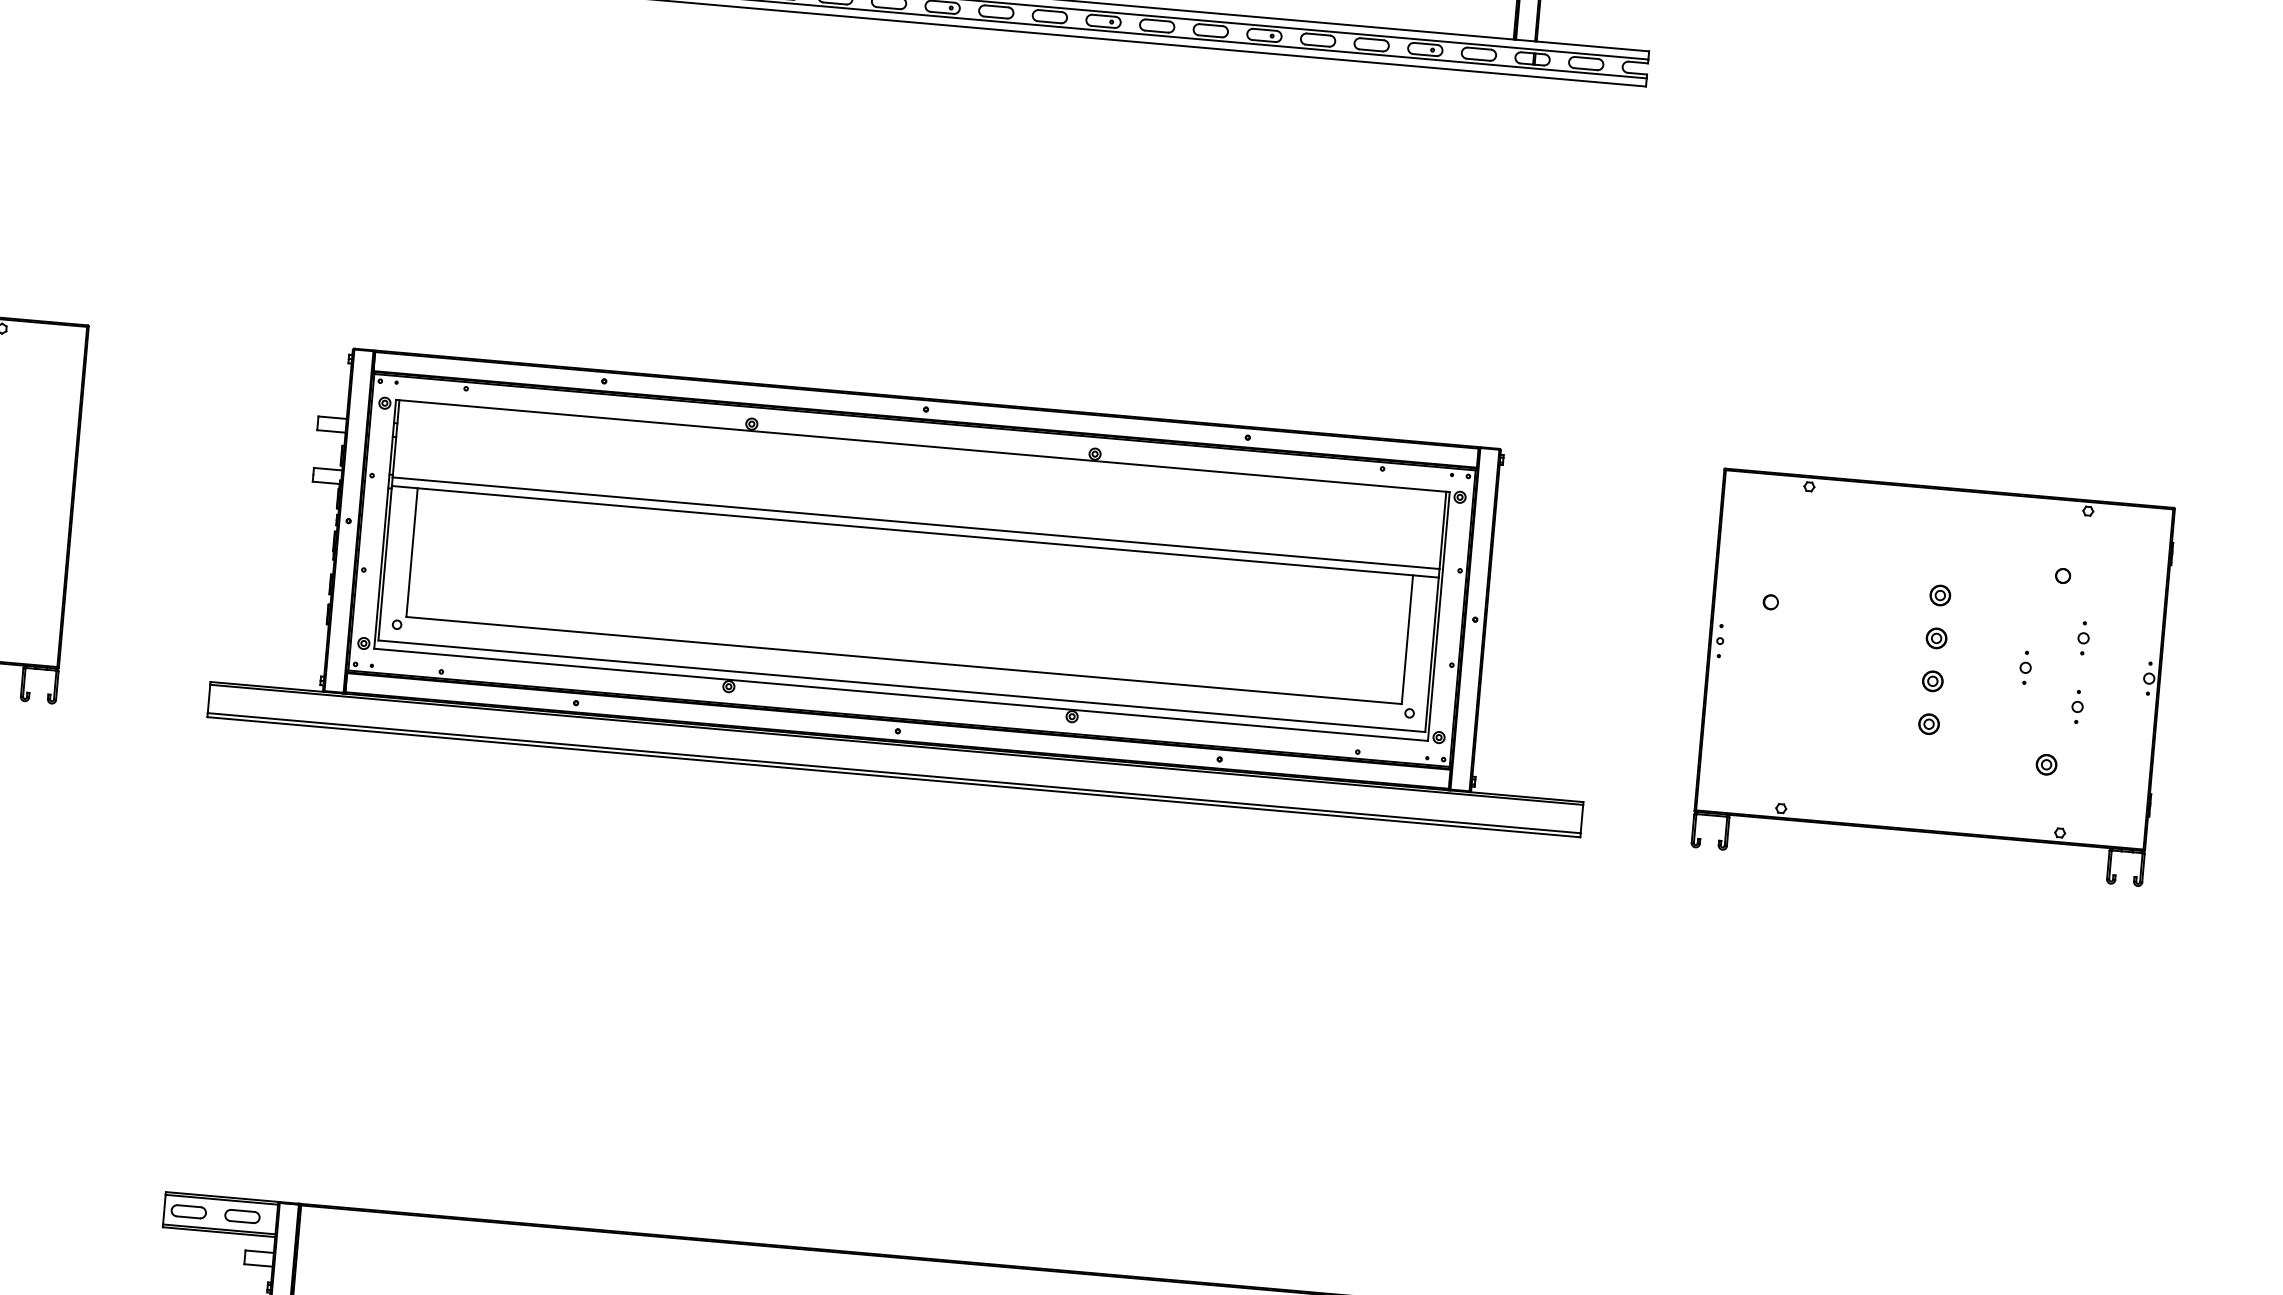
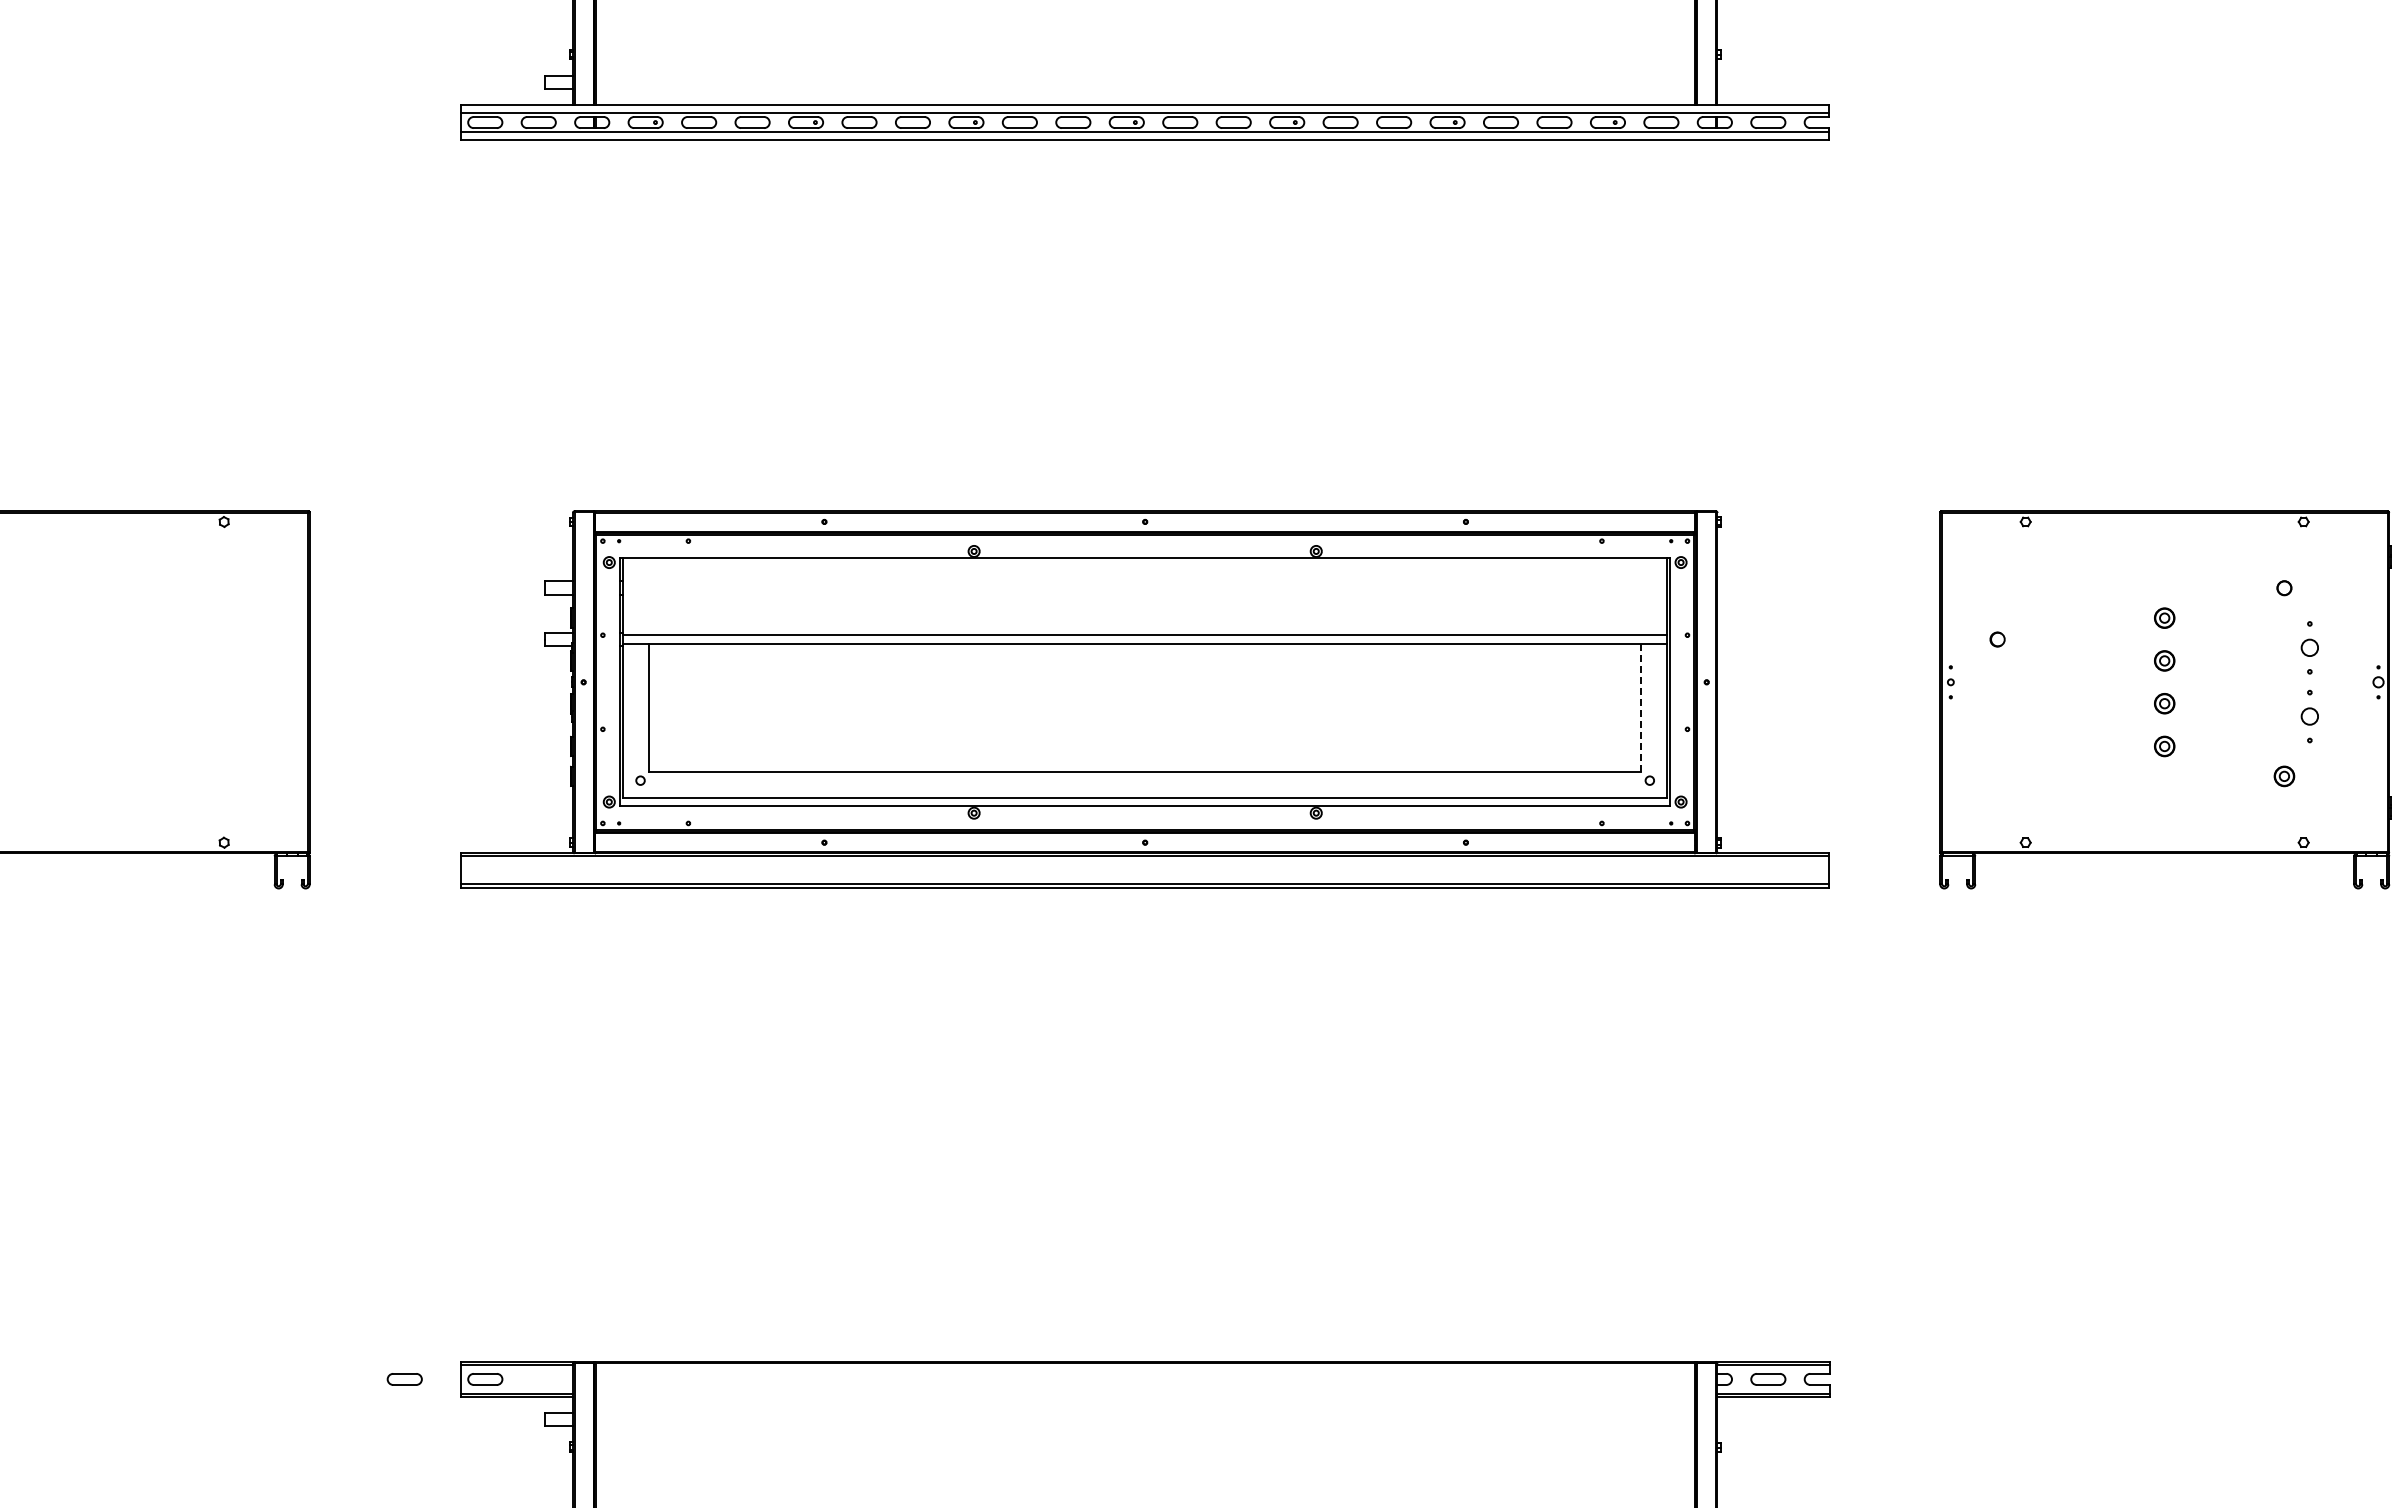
part: (2083, 638) -> (2310, 648), size x1.6
line: (1407, 640) -> (1641, 708), solid -> dashed
part: (2025, 668) -> (2255, 682), removed
part: (2077, 706) -> (2310, 716), size x1.6
part: (242, 1216) -> (404, 1379), moved

